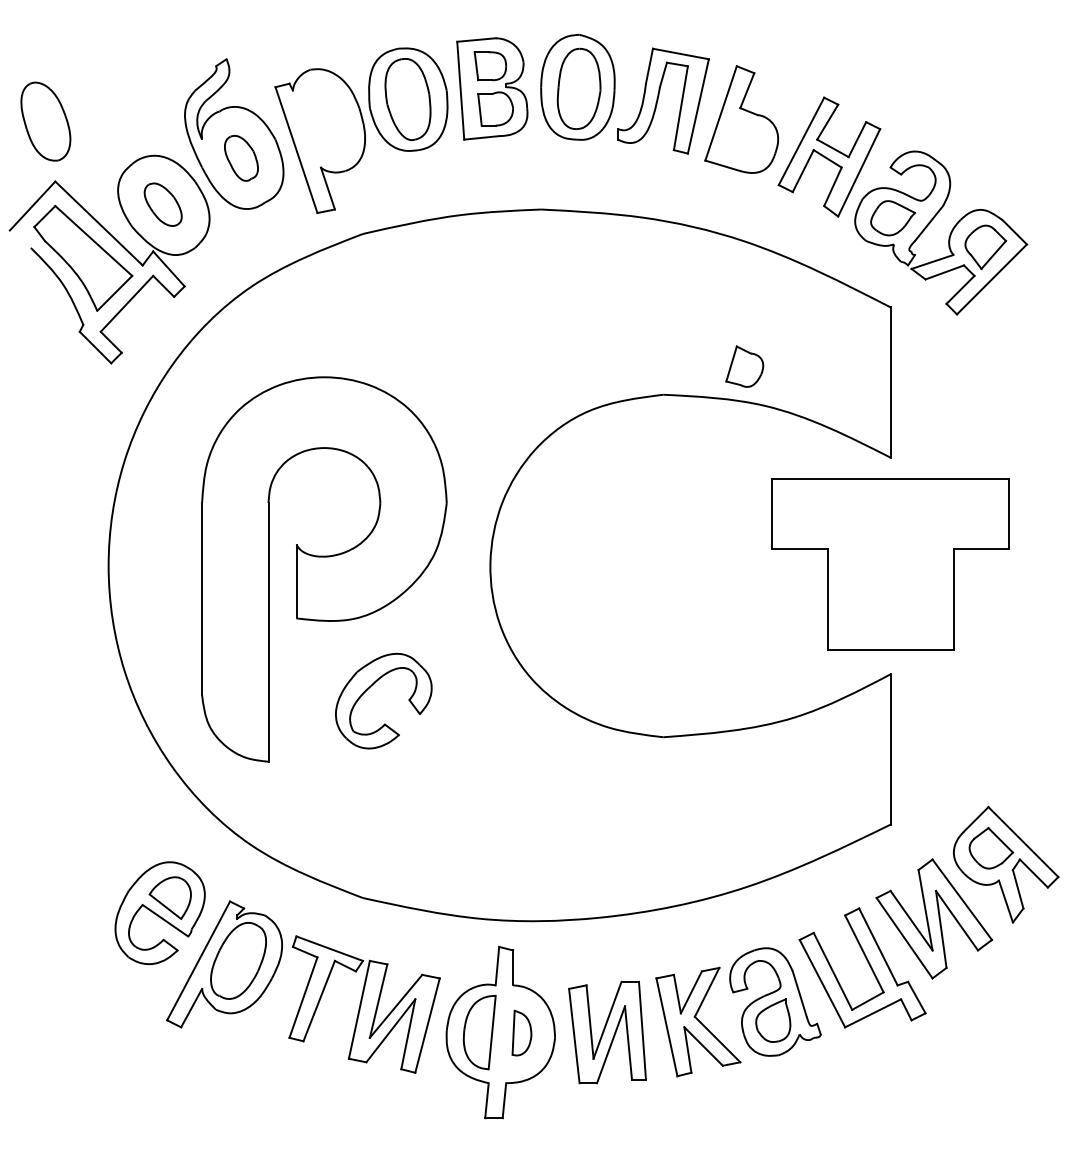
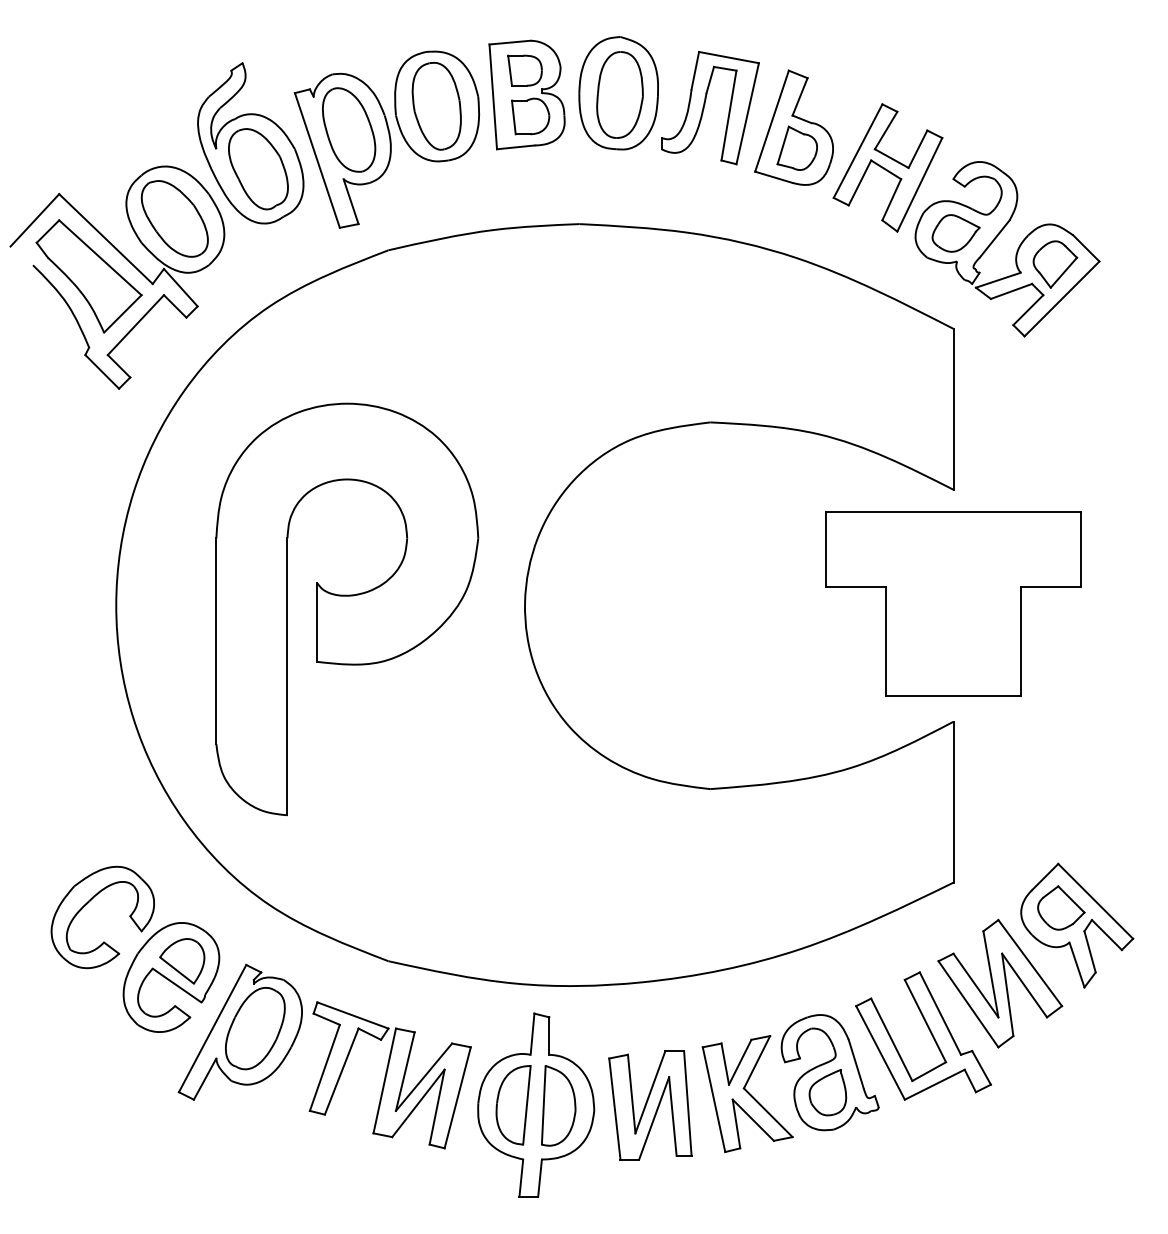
part: (46, 121) -> (349, 129), moved
part: (241, 158) -> (258, 169), size x1.67
part: (163, 204) -> (174, 218), size x1.67
part: (743, 365) -> (796, 147), moved
part: (370, 688) -> (88, 903), moved
part: (521, 1032) -> (558, 1105), size x1.67

